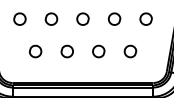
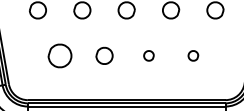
part: (35, 51) -> (59, 55), size x1.4
part: (98, 51) -> (148, 55), size x0.6
part: (130, 51) -> (193, 55), size x0.6

